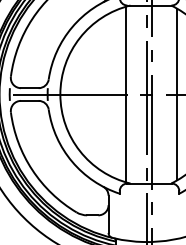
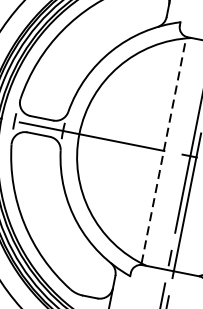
line: (126, 94) -> (164, 150), solid -> dashed

